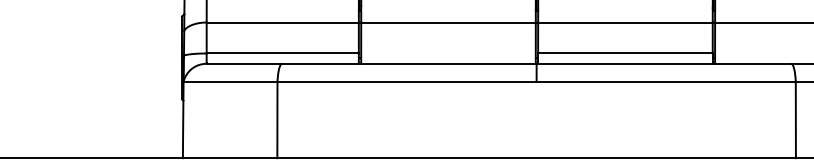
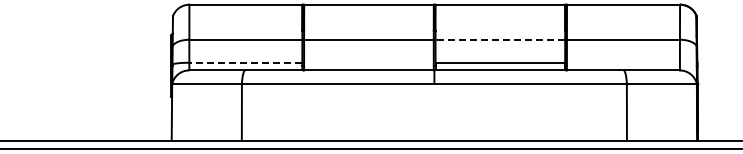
line: (625, 22) -> (500, 39), solid -> dashed
line: (282, 53) -> (245, 62), solid -> dashed

